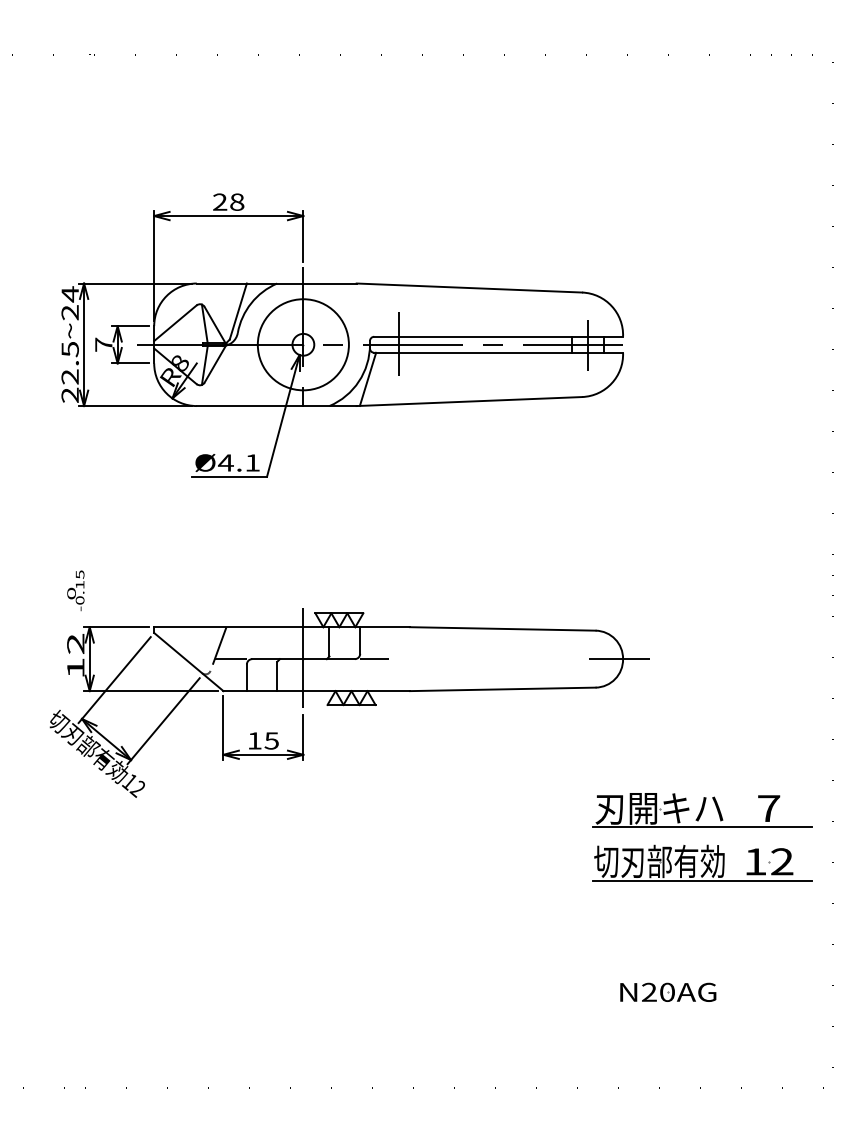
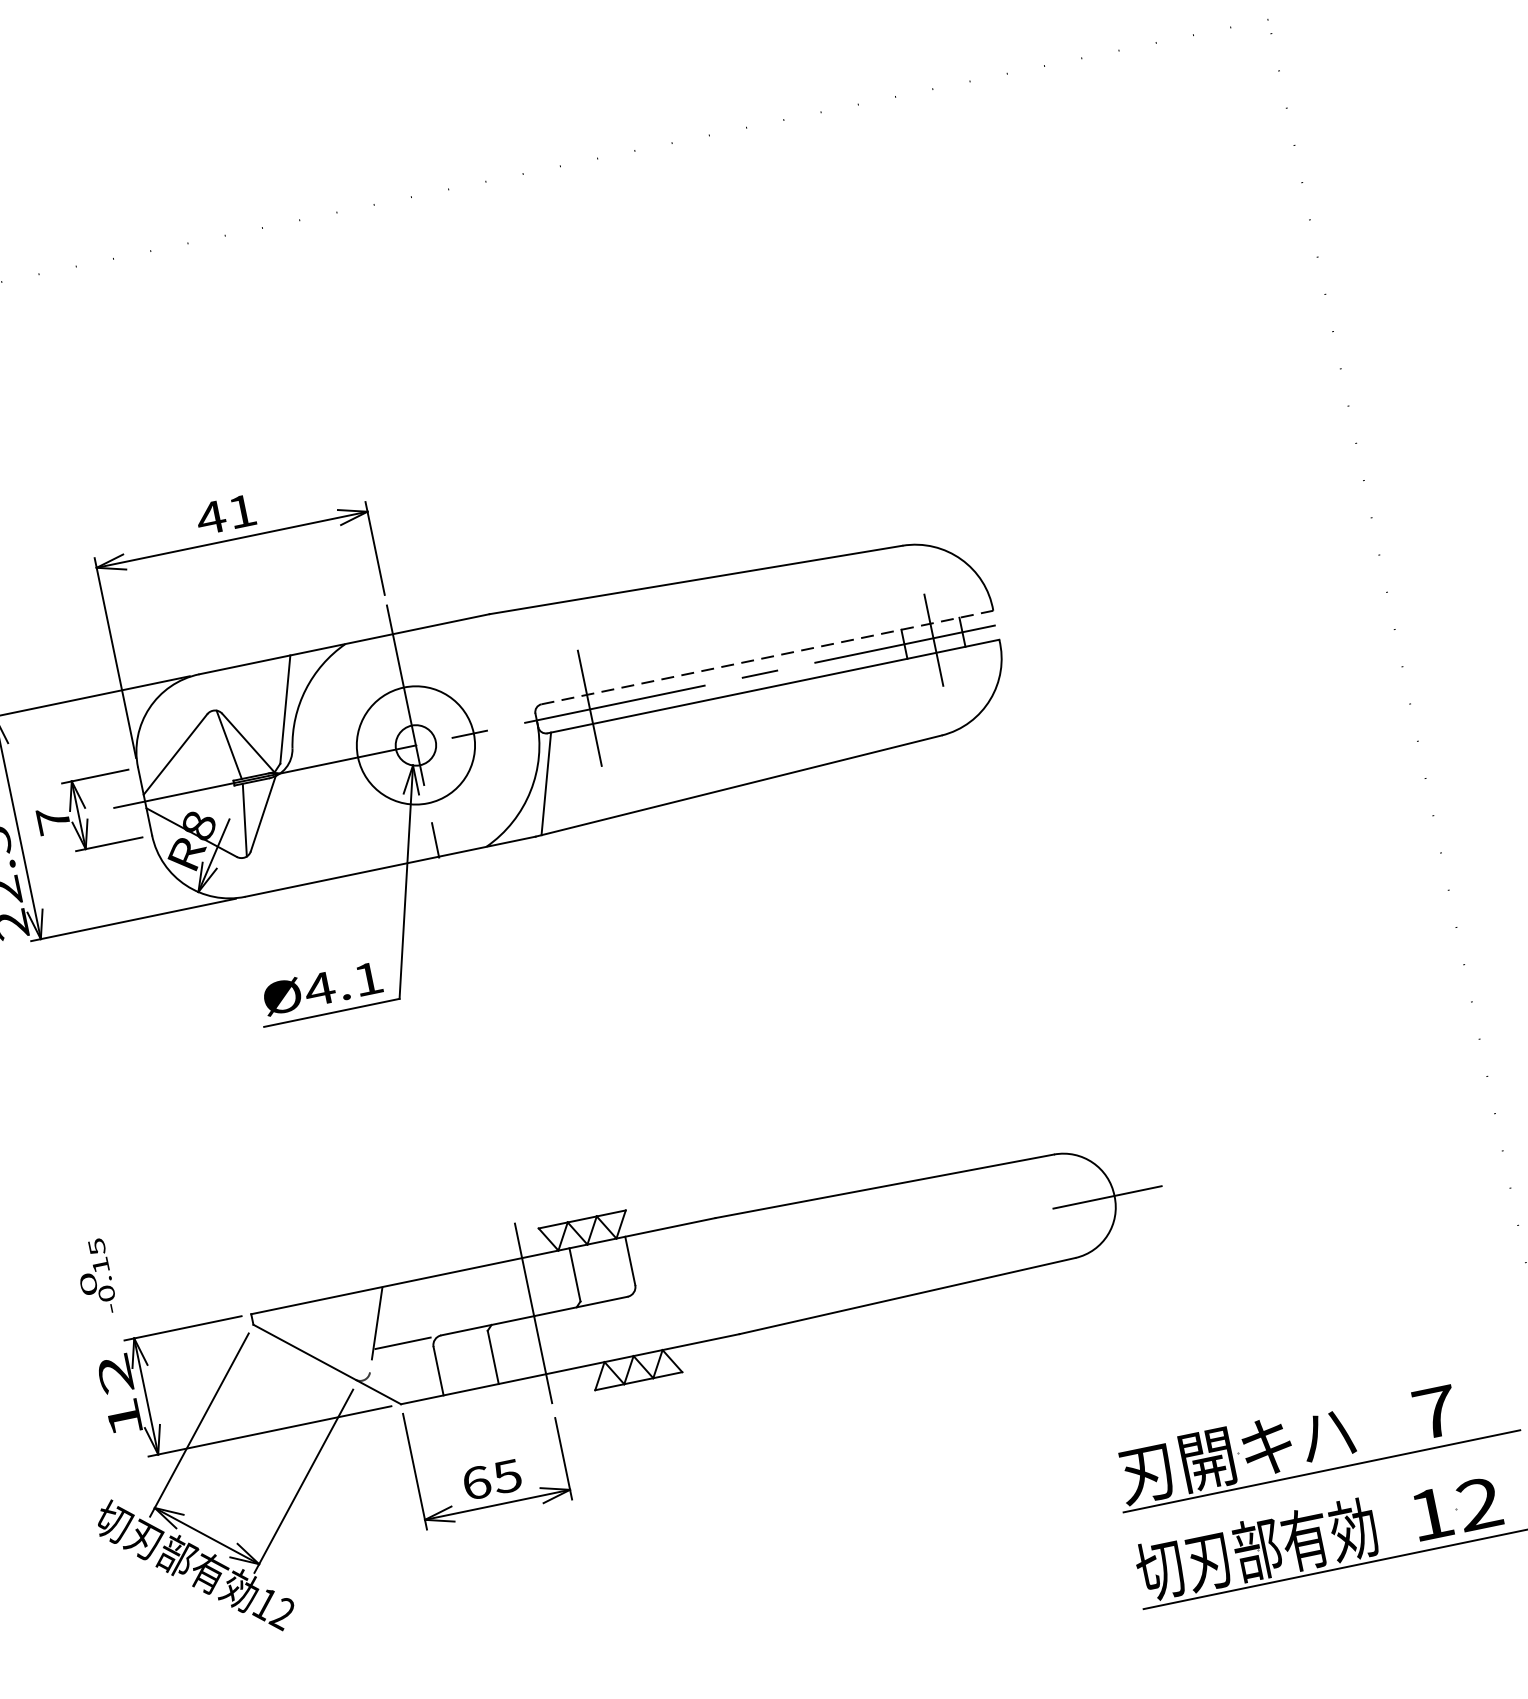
text: (228, 201) -> (226, 513), 28 -> 41
line: (499, 336) -> (768, 656), solid -> dashed
circle: (302, 344) -> (414, 745), size x0.7
line: (374, 659) -> (663, 1290), removed
text: (254, 740) -> (475, 1482), 15 -> 65

